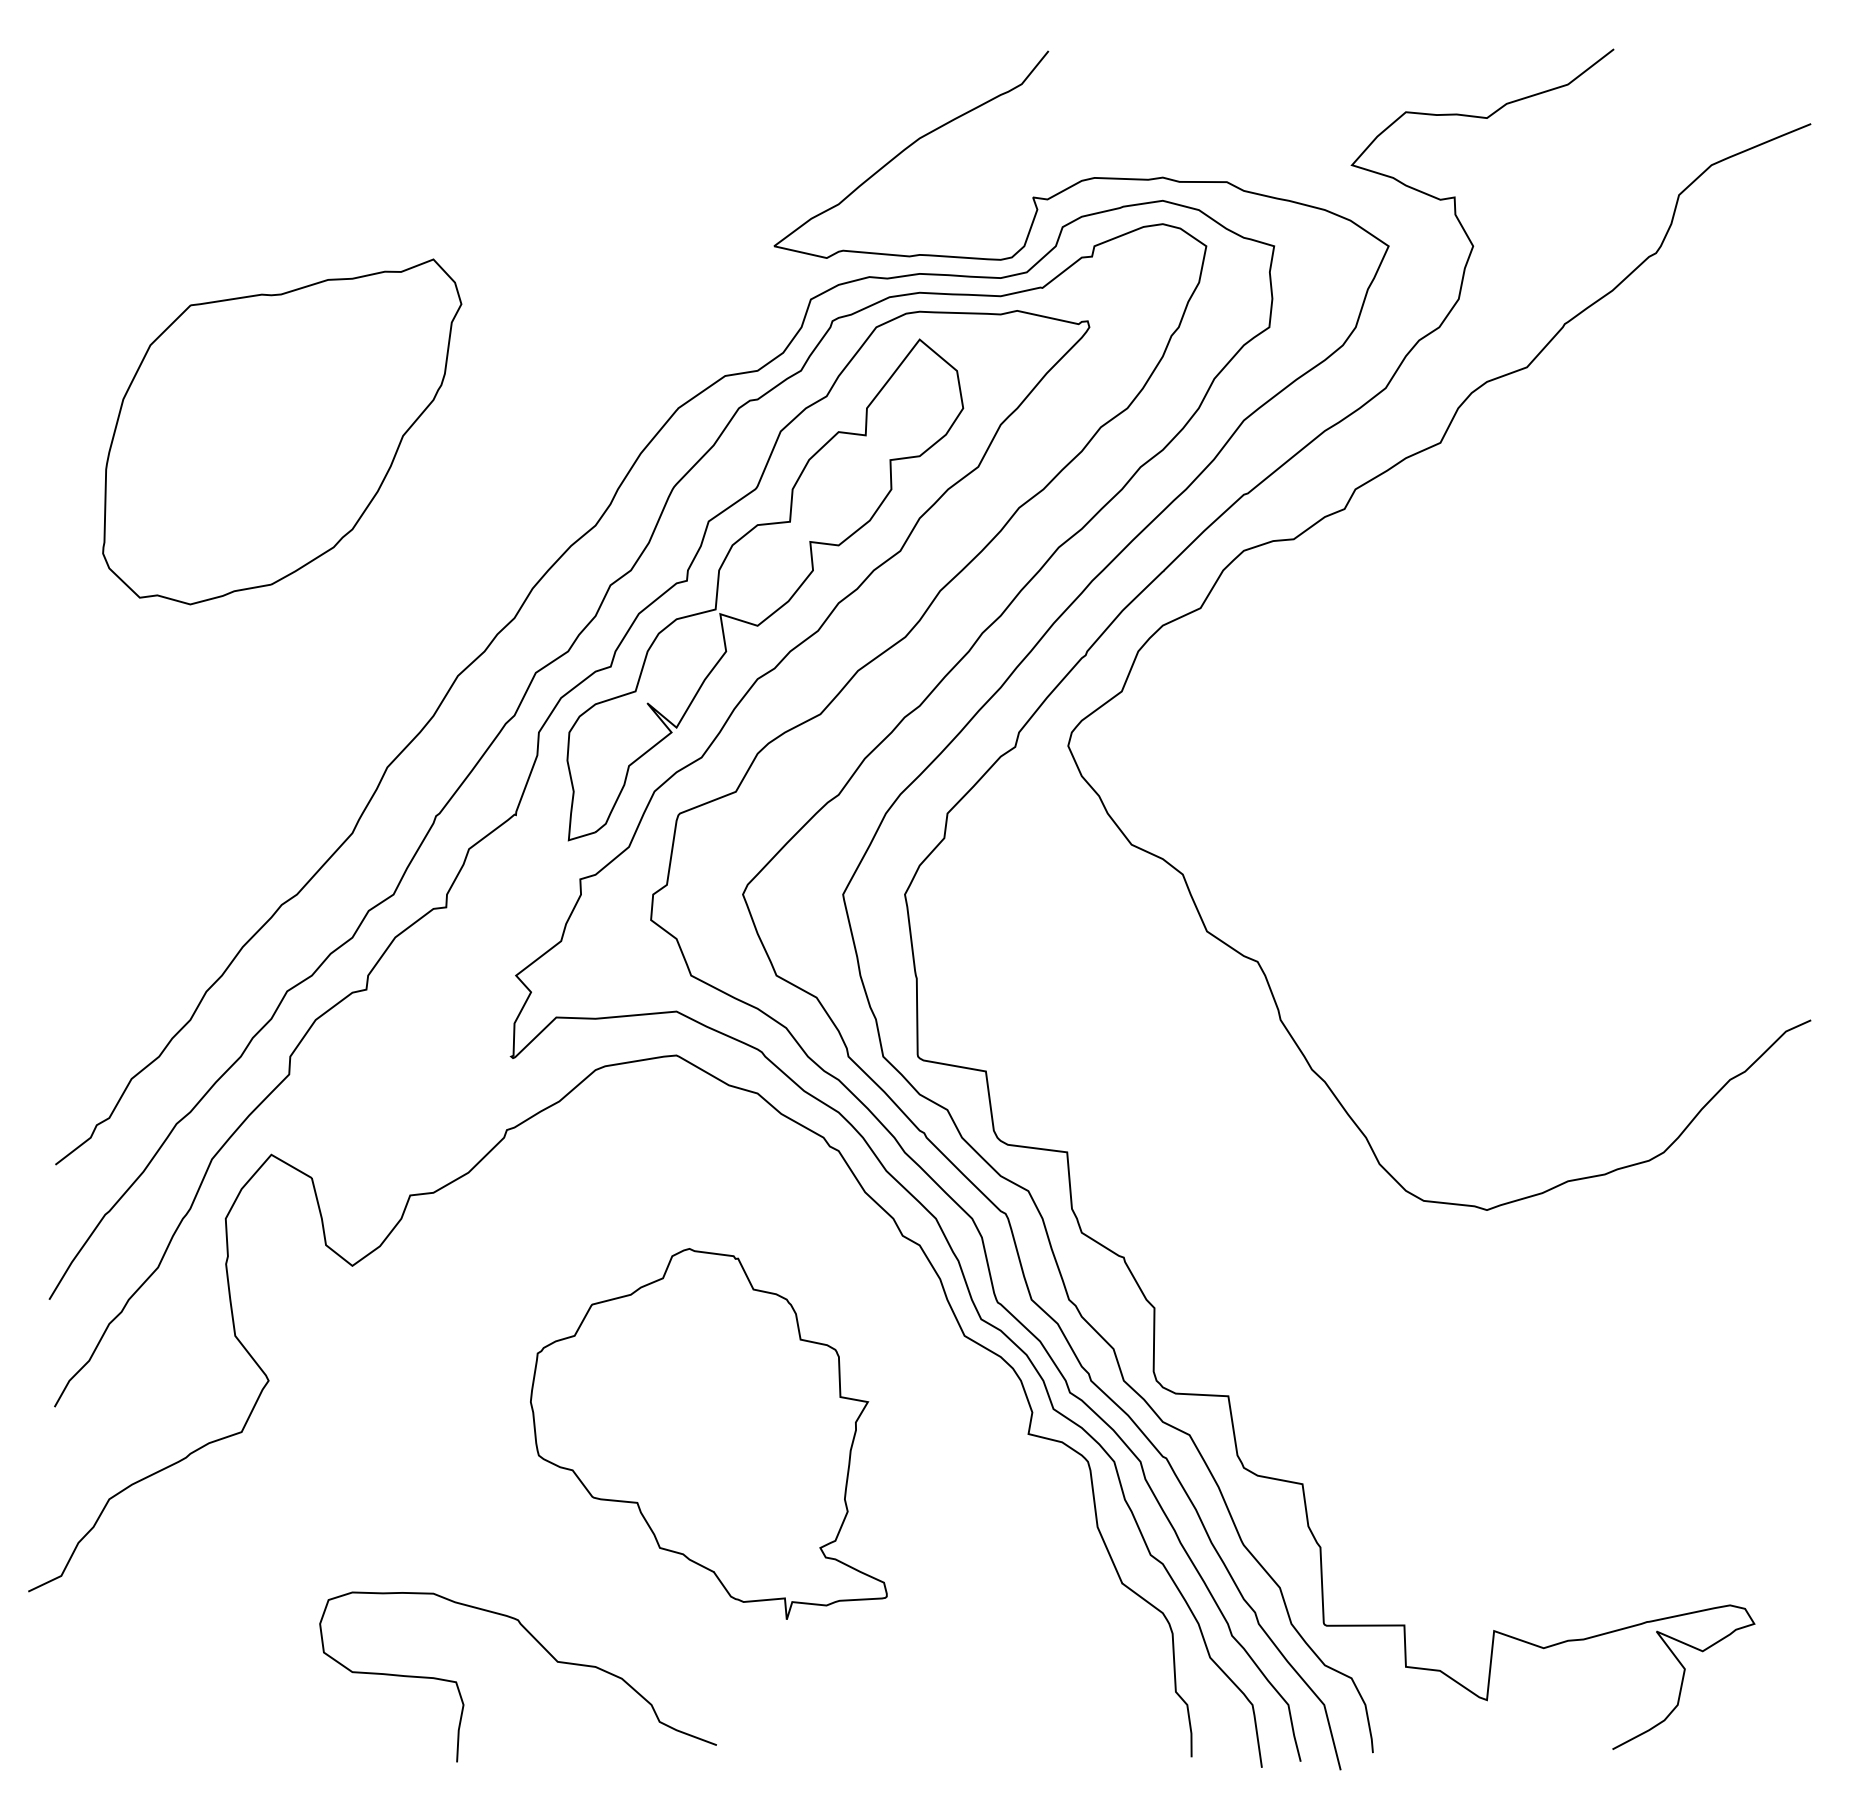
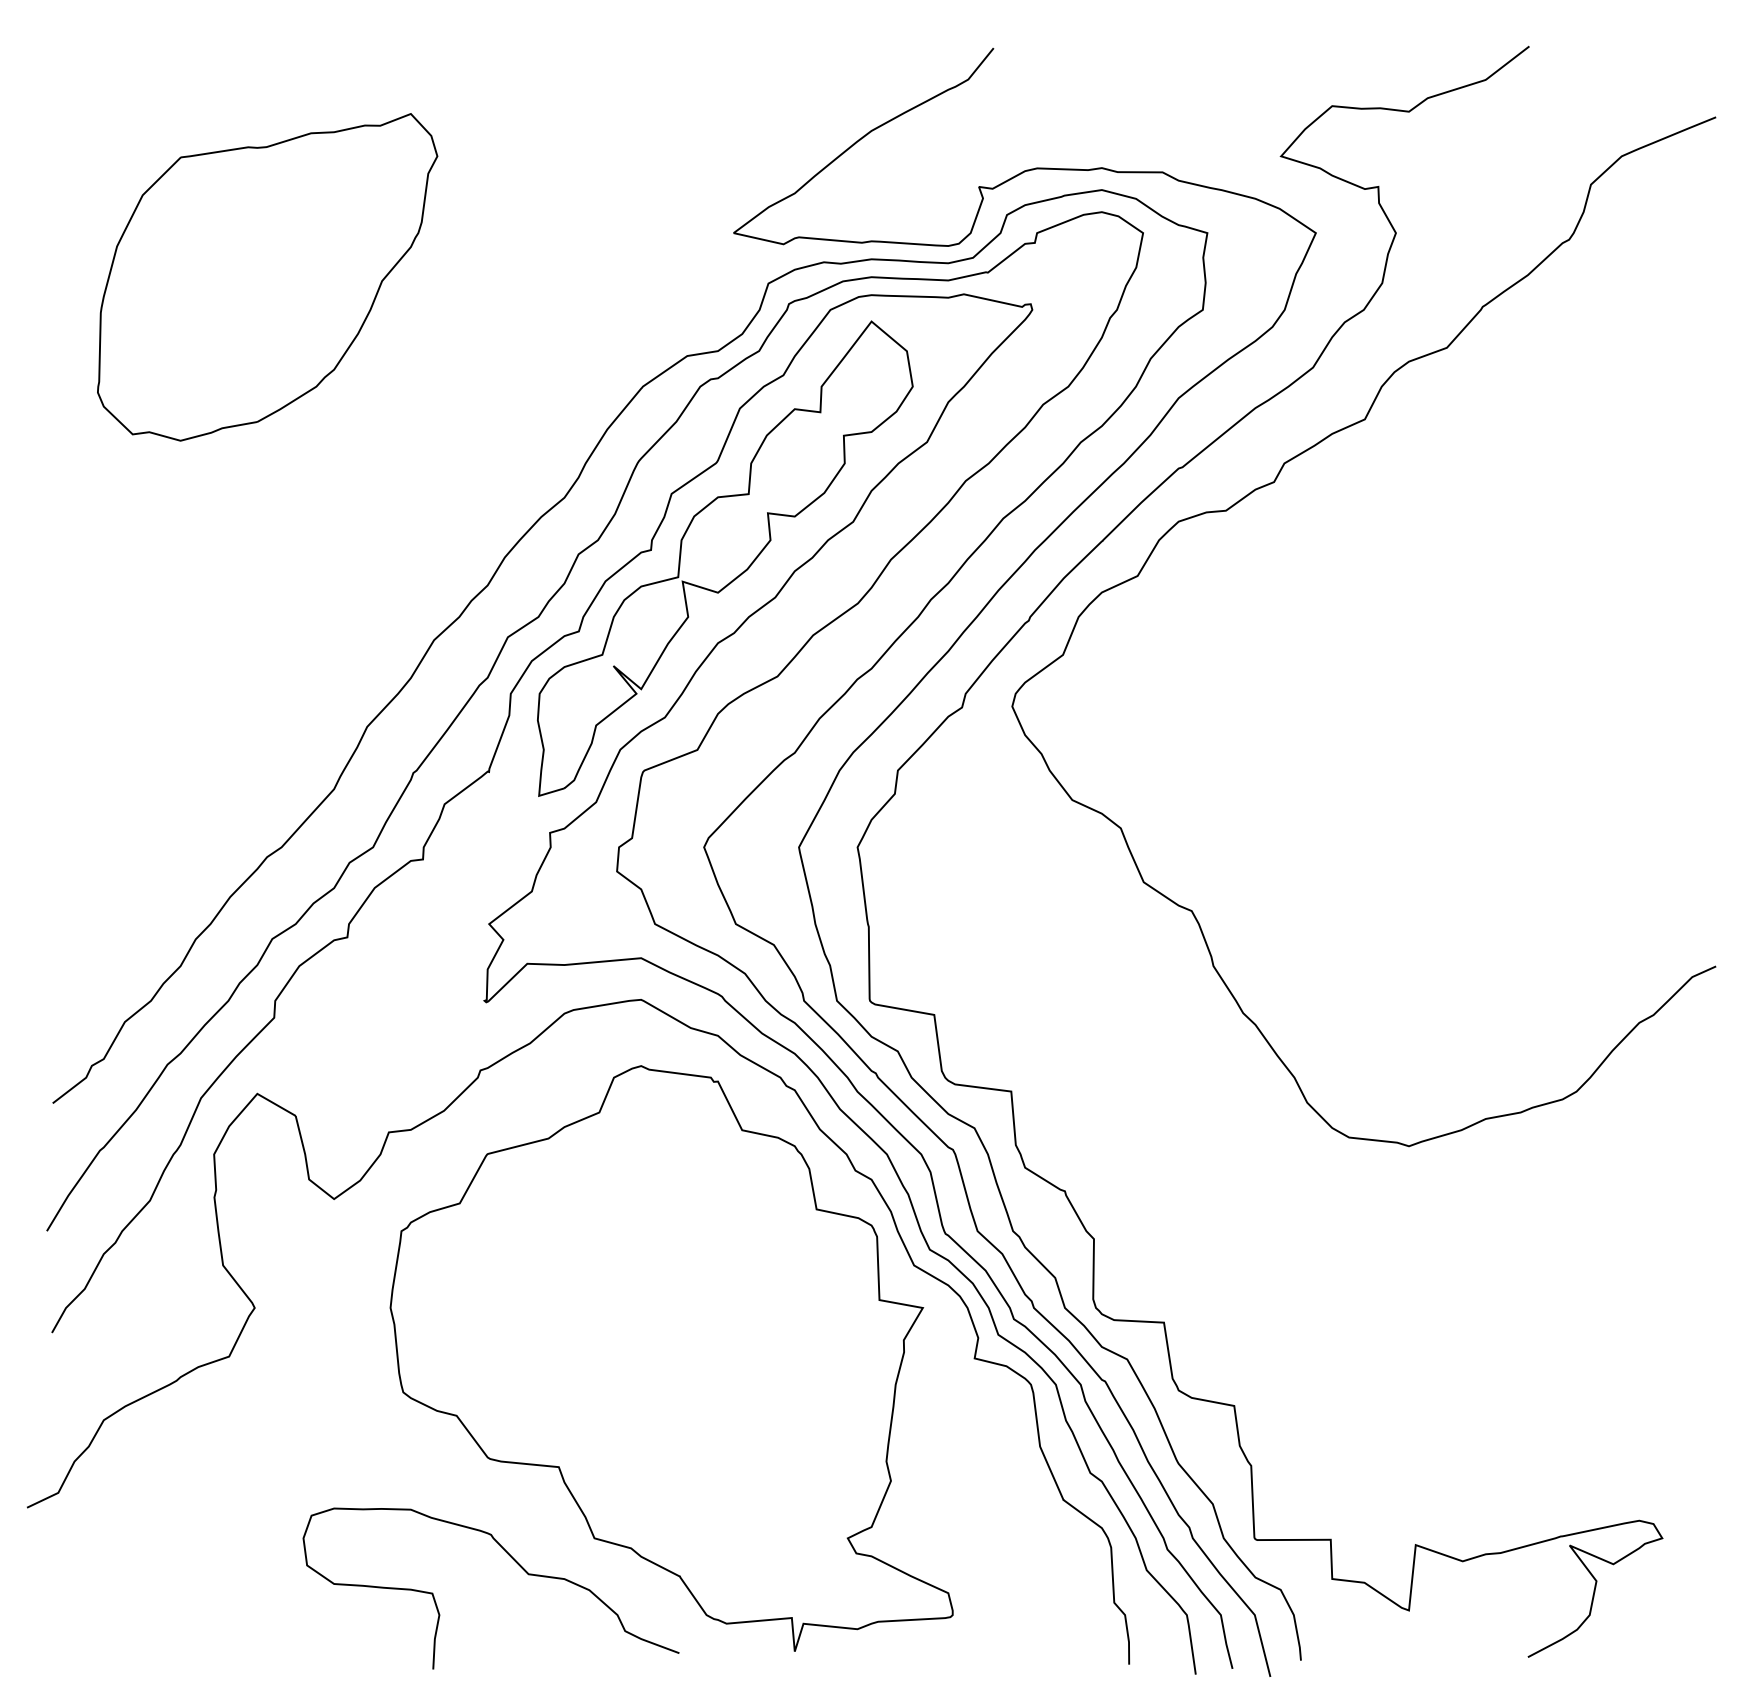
part: (282, 431) -> (267, 276), moved
part: (708, 1433) -> (671, 1357), size x1.67

